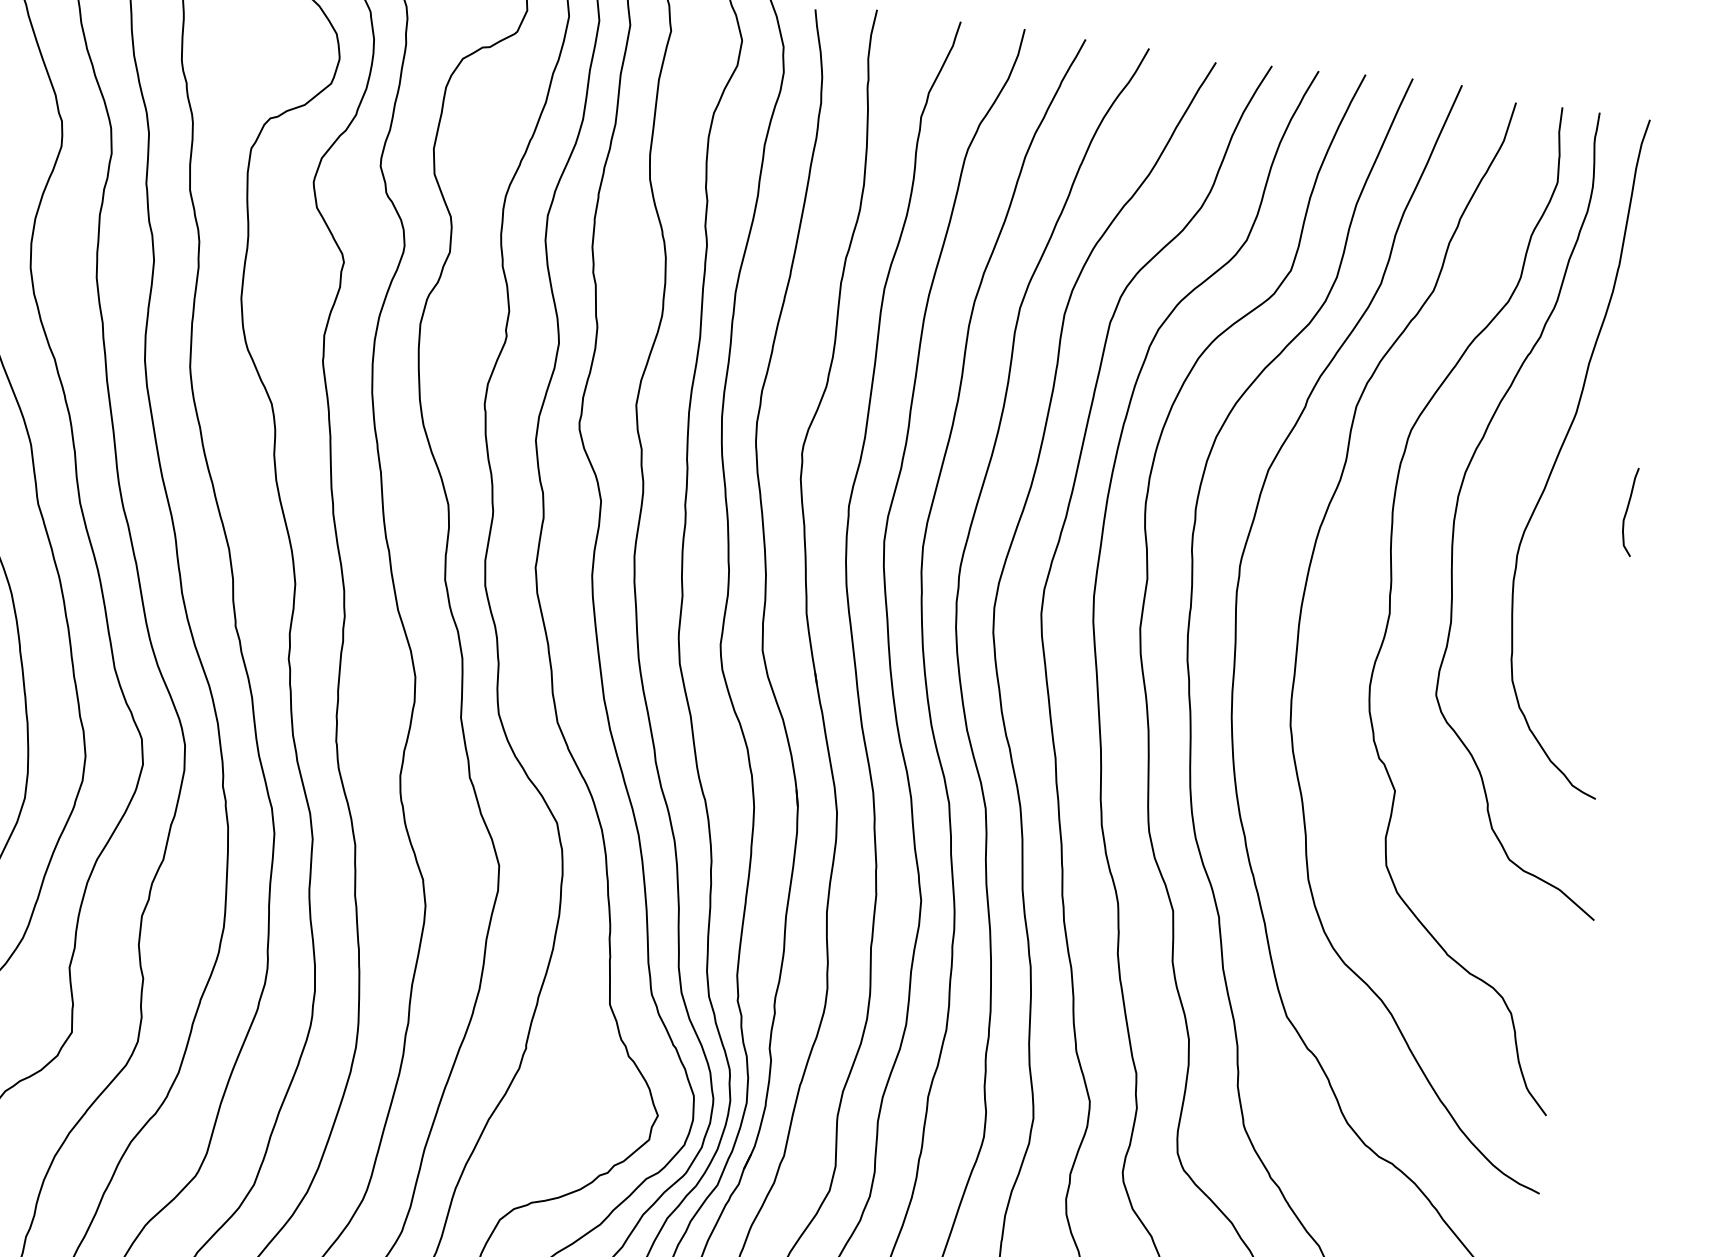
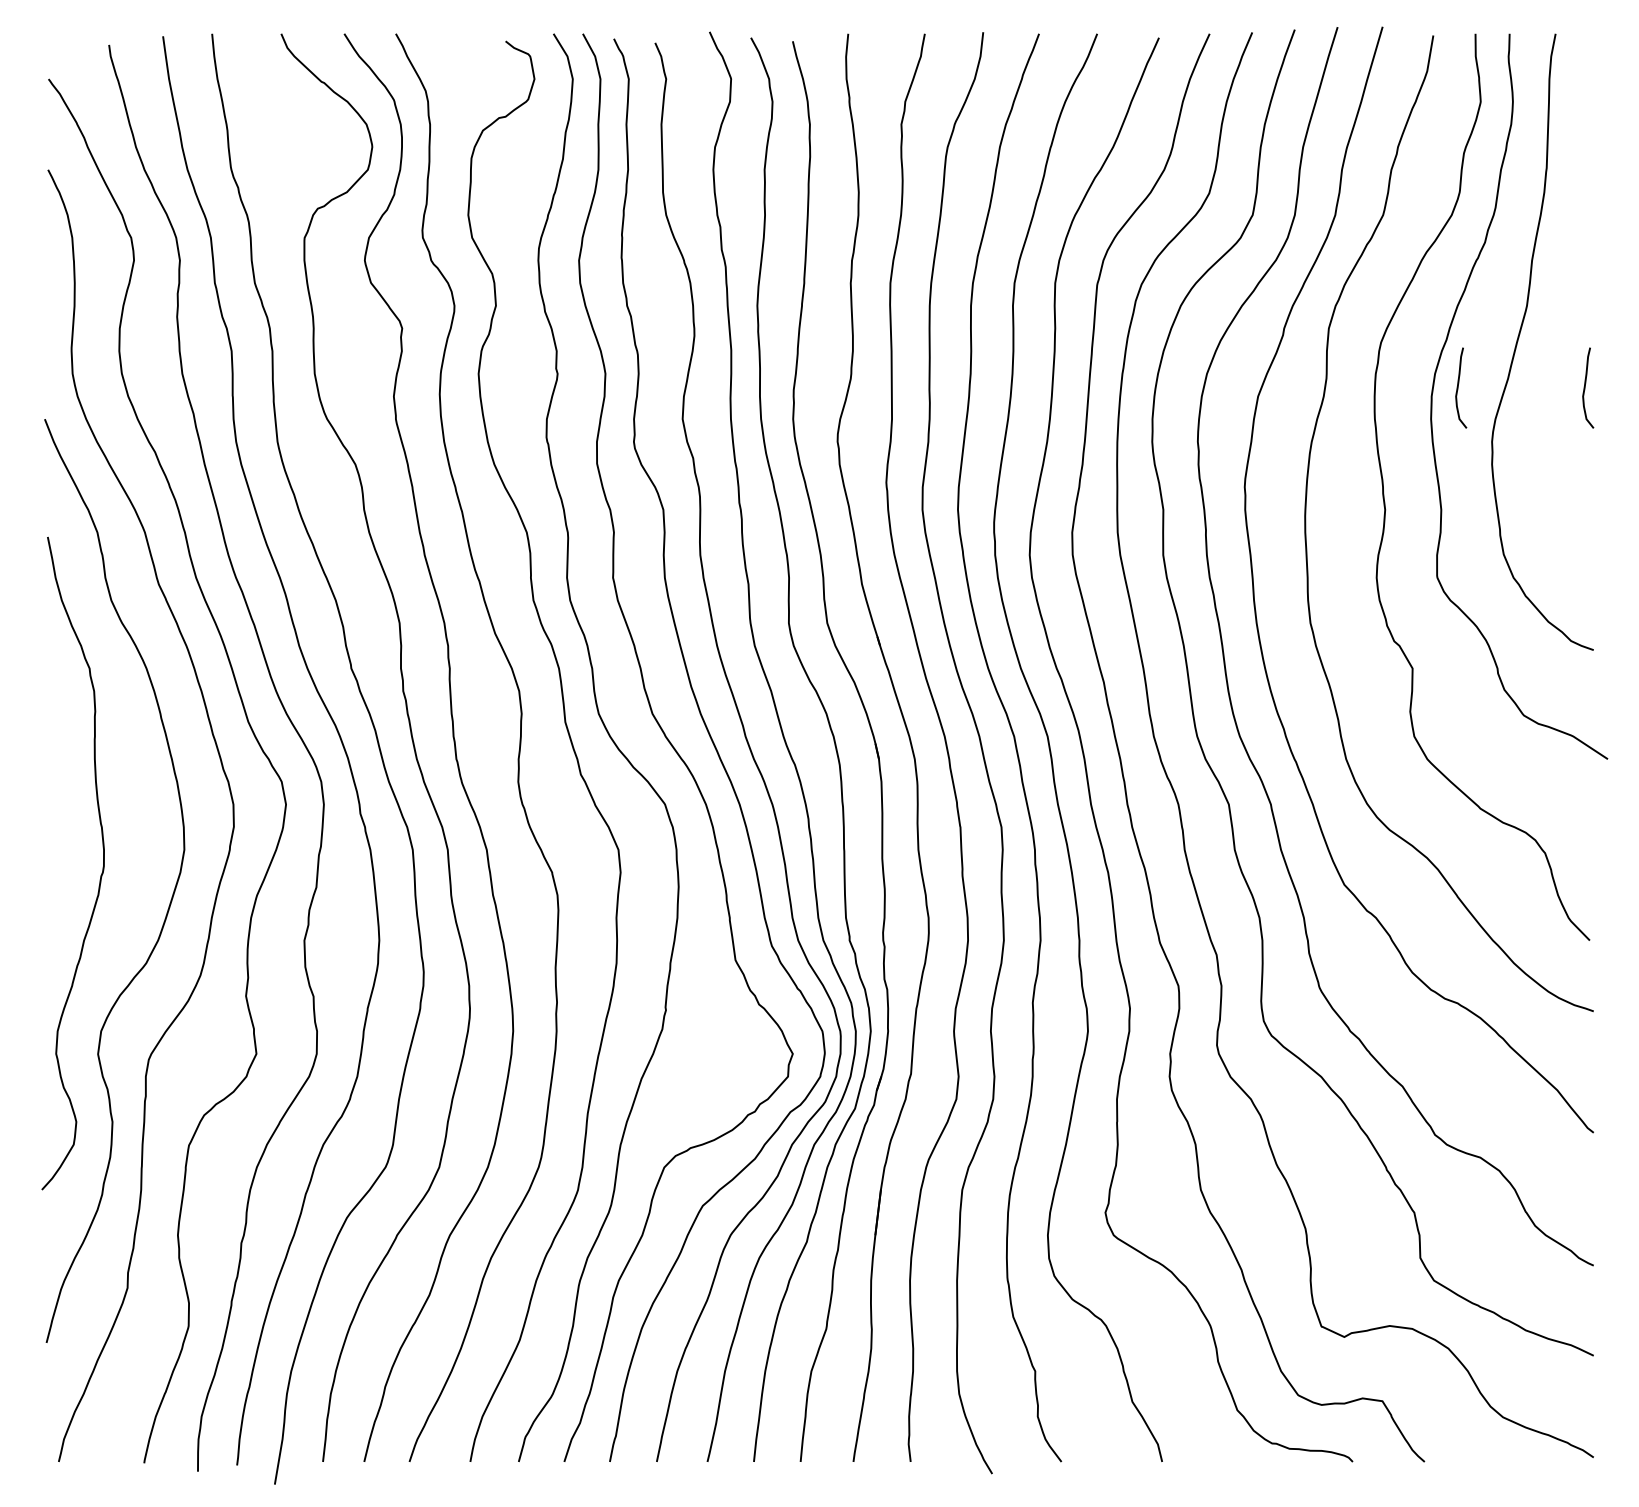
curve: (1488, 491) -> (1458, 387), added

